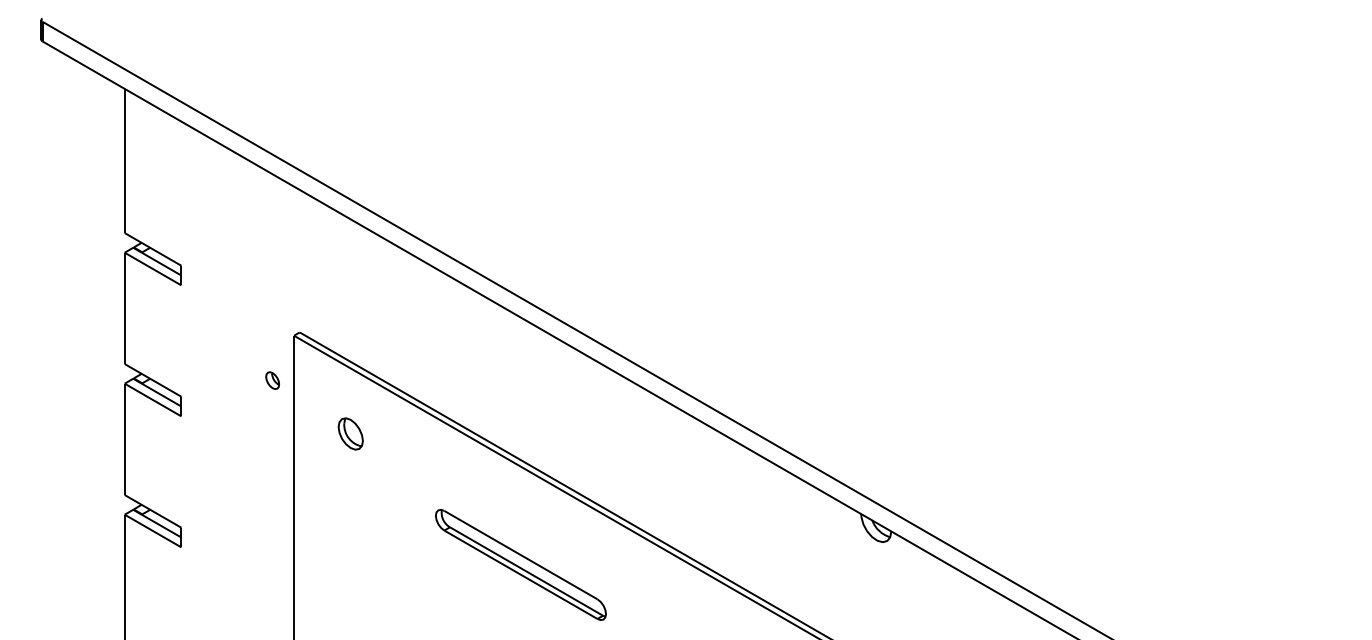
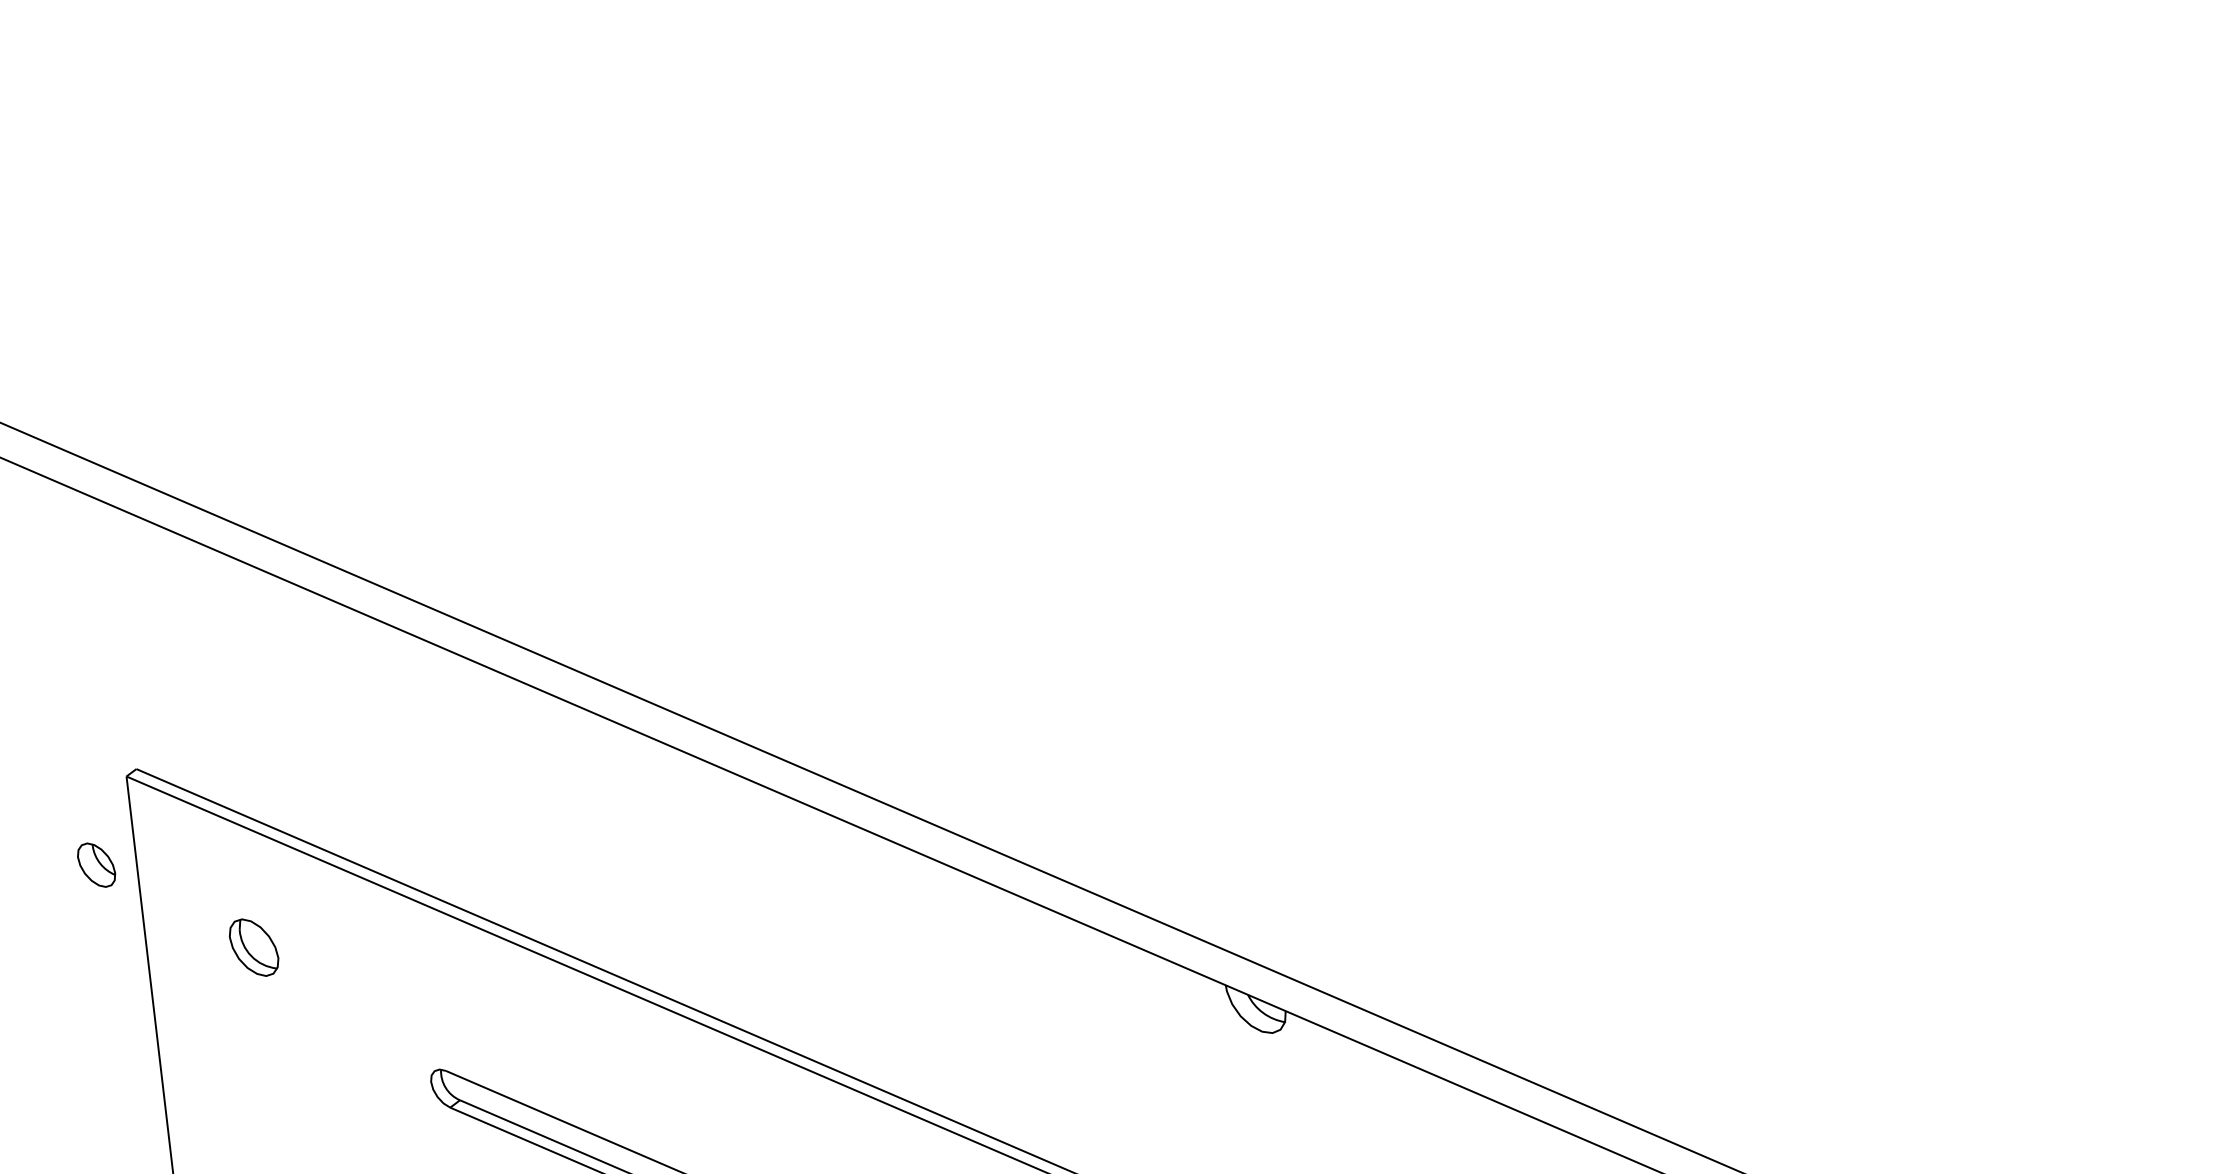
part: (272, 380) -> (96, 864), size x1.43

